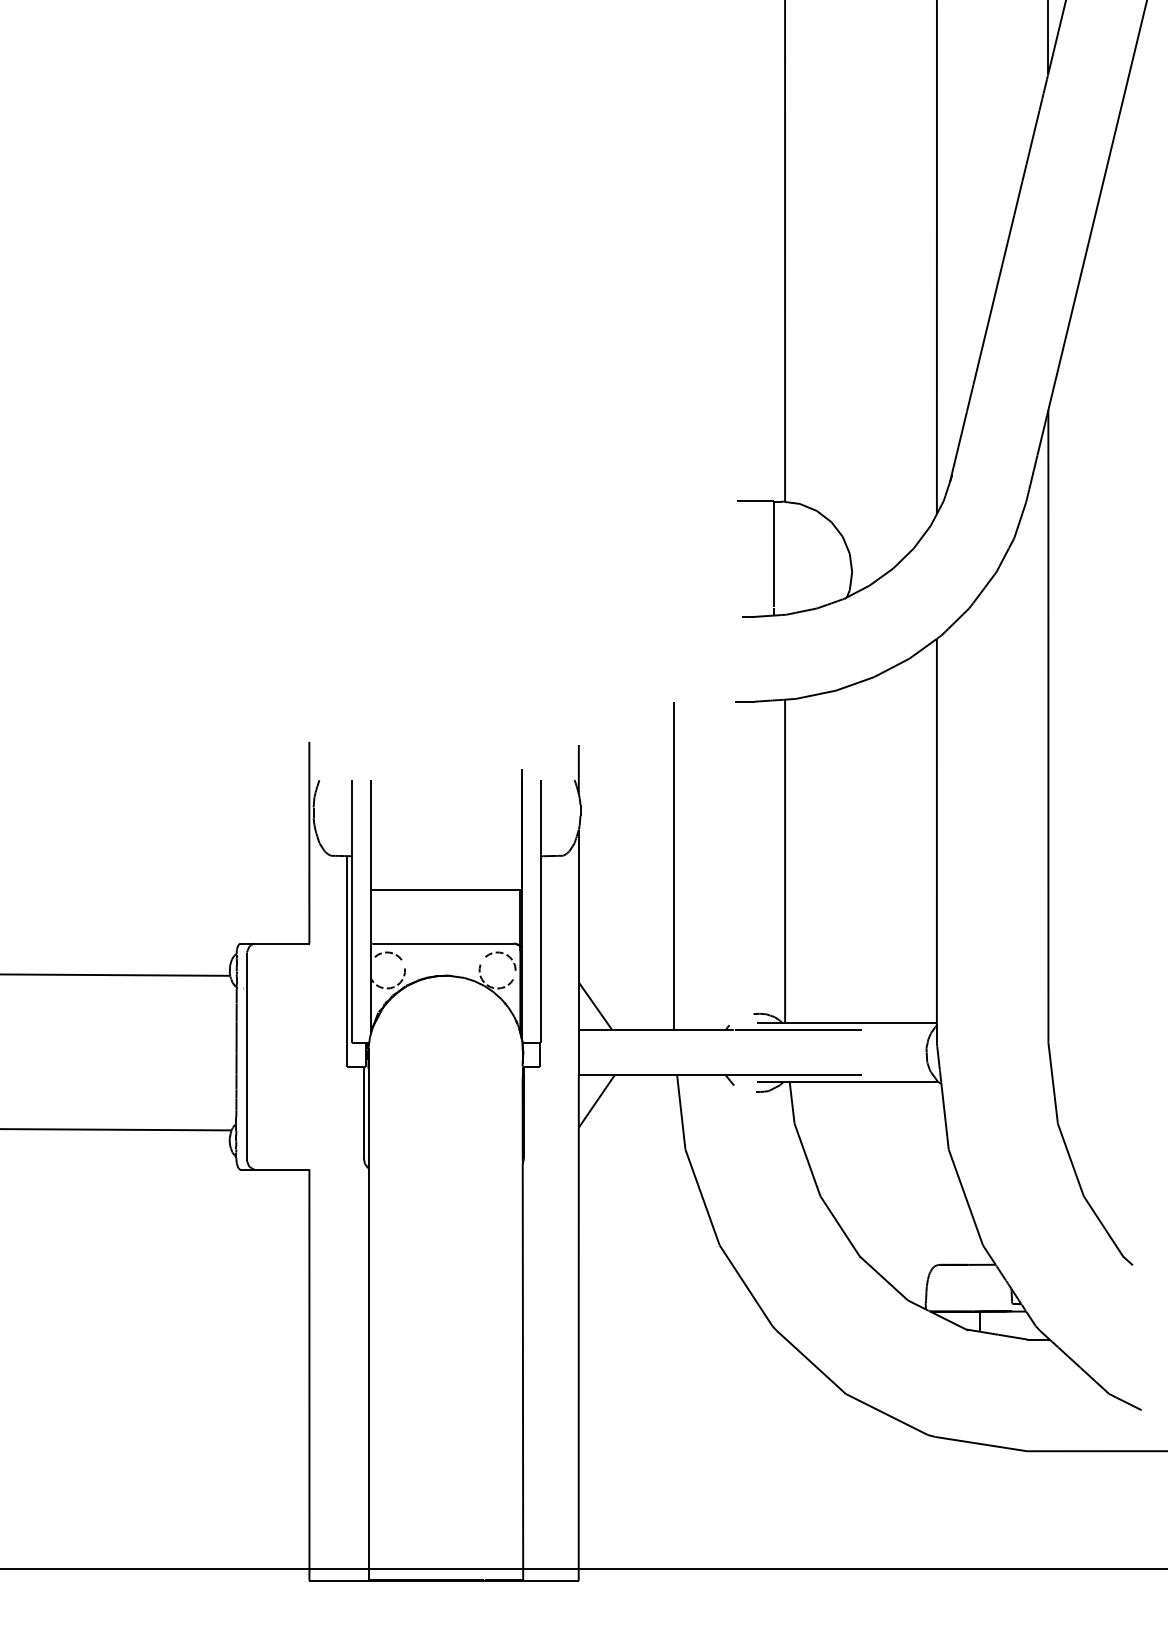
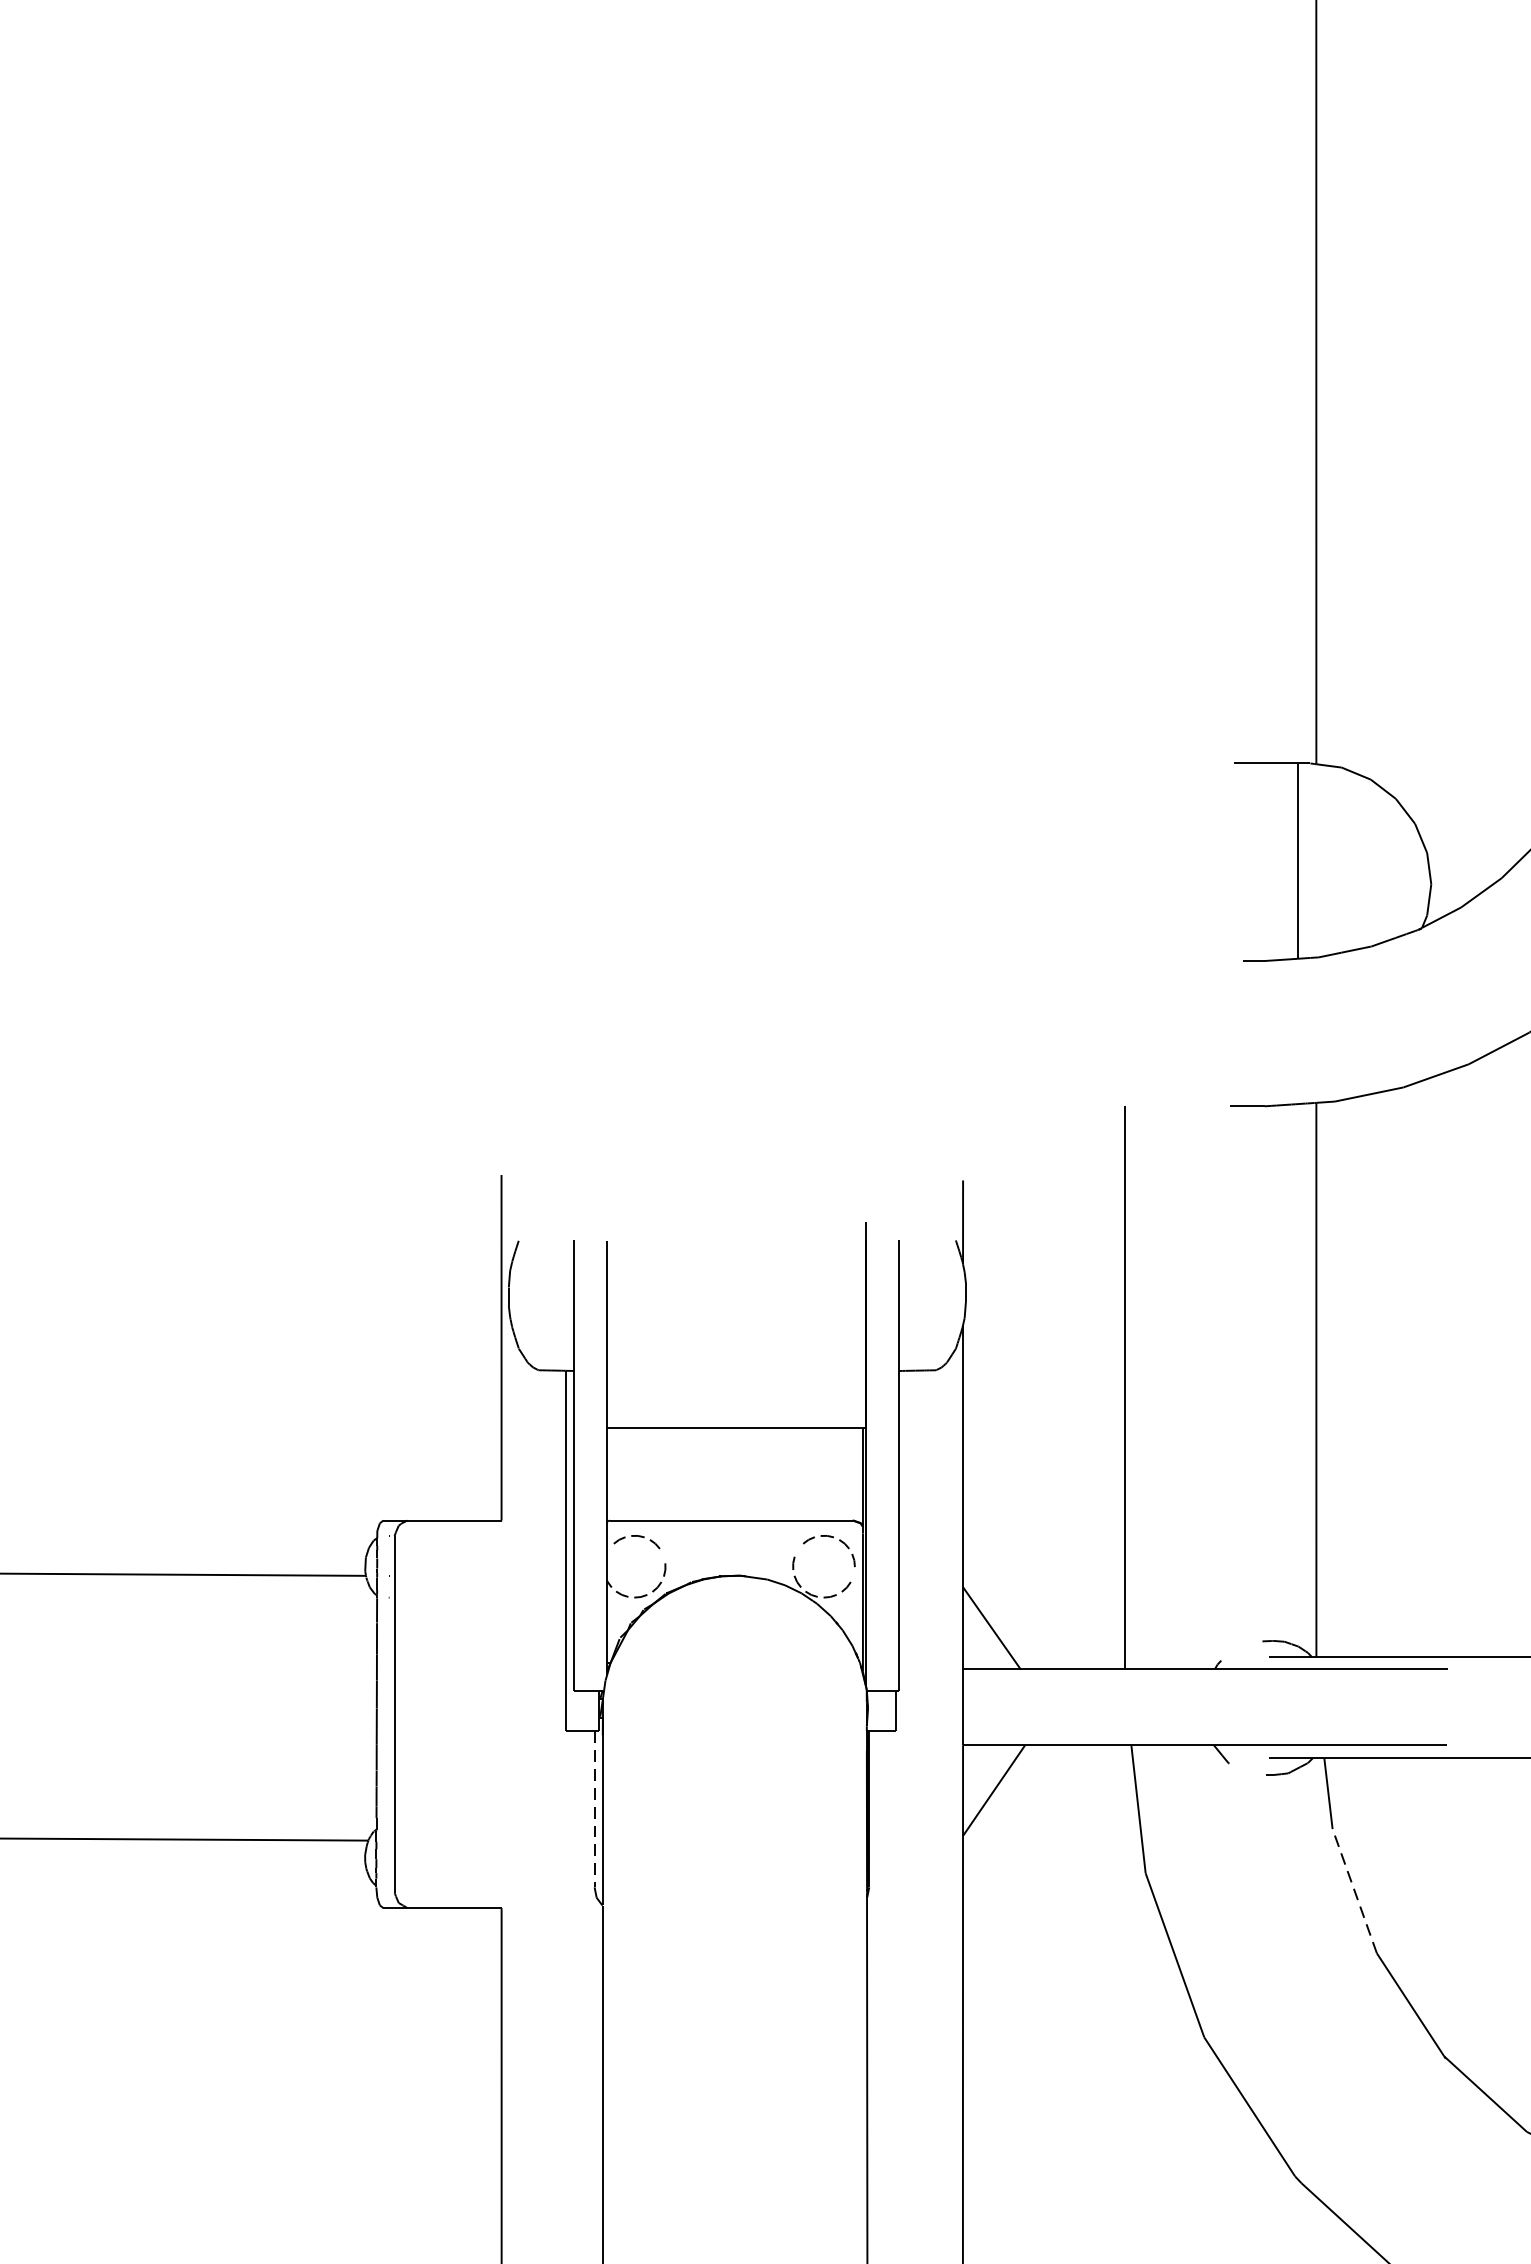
line: (363, 1112) -> (594, 1809), solid -> dashed
line: (807, 1159) -> (1354, 1890), solid -> dashed

